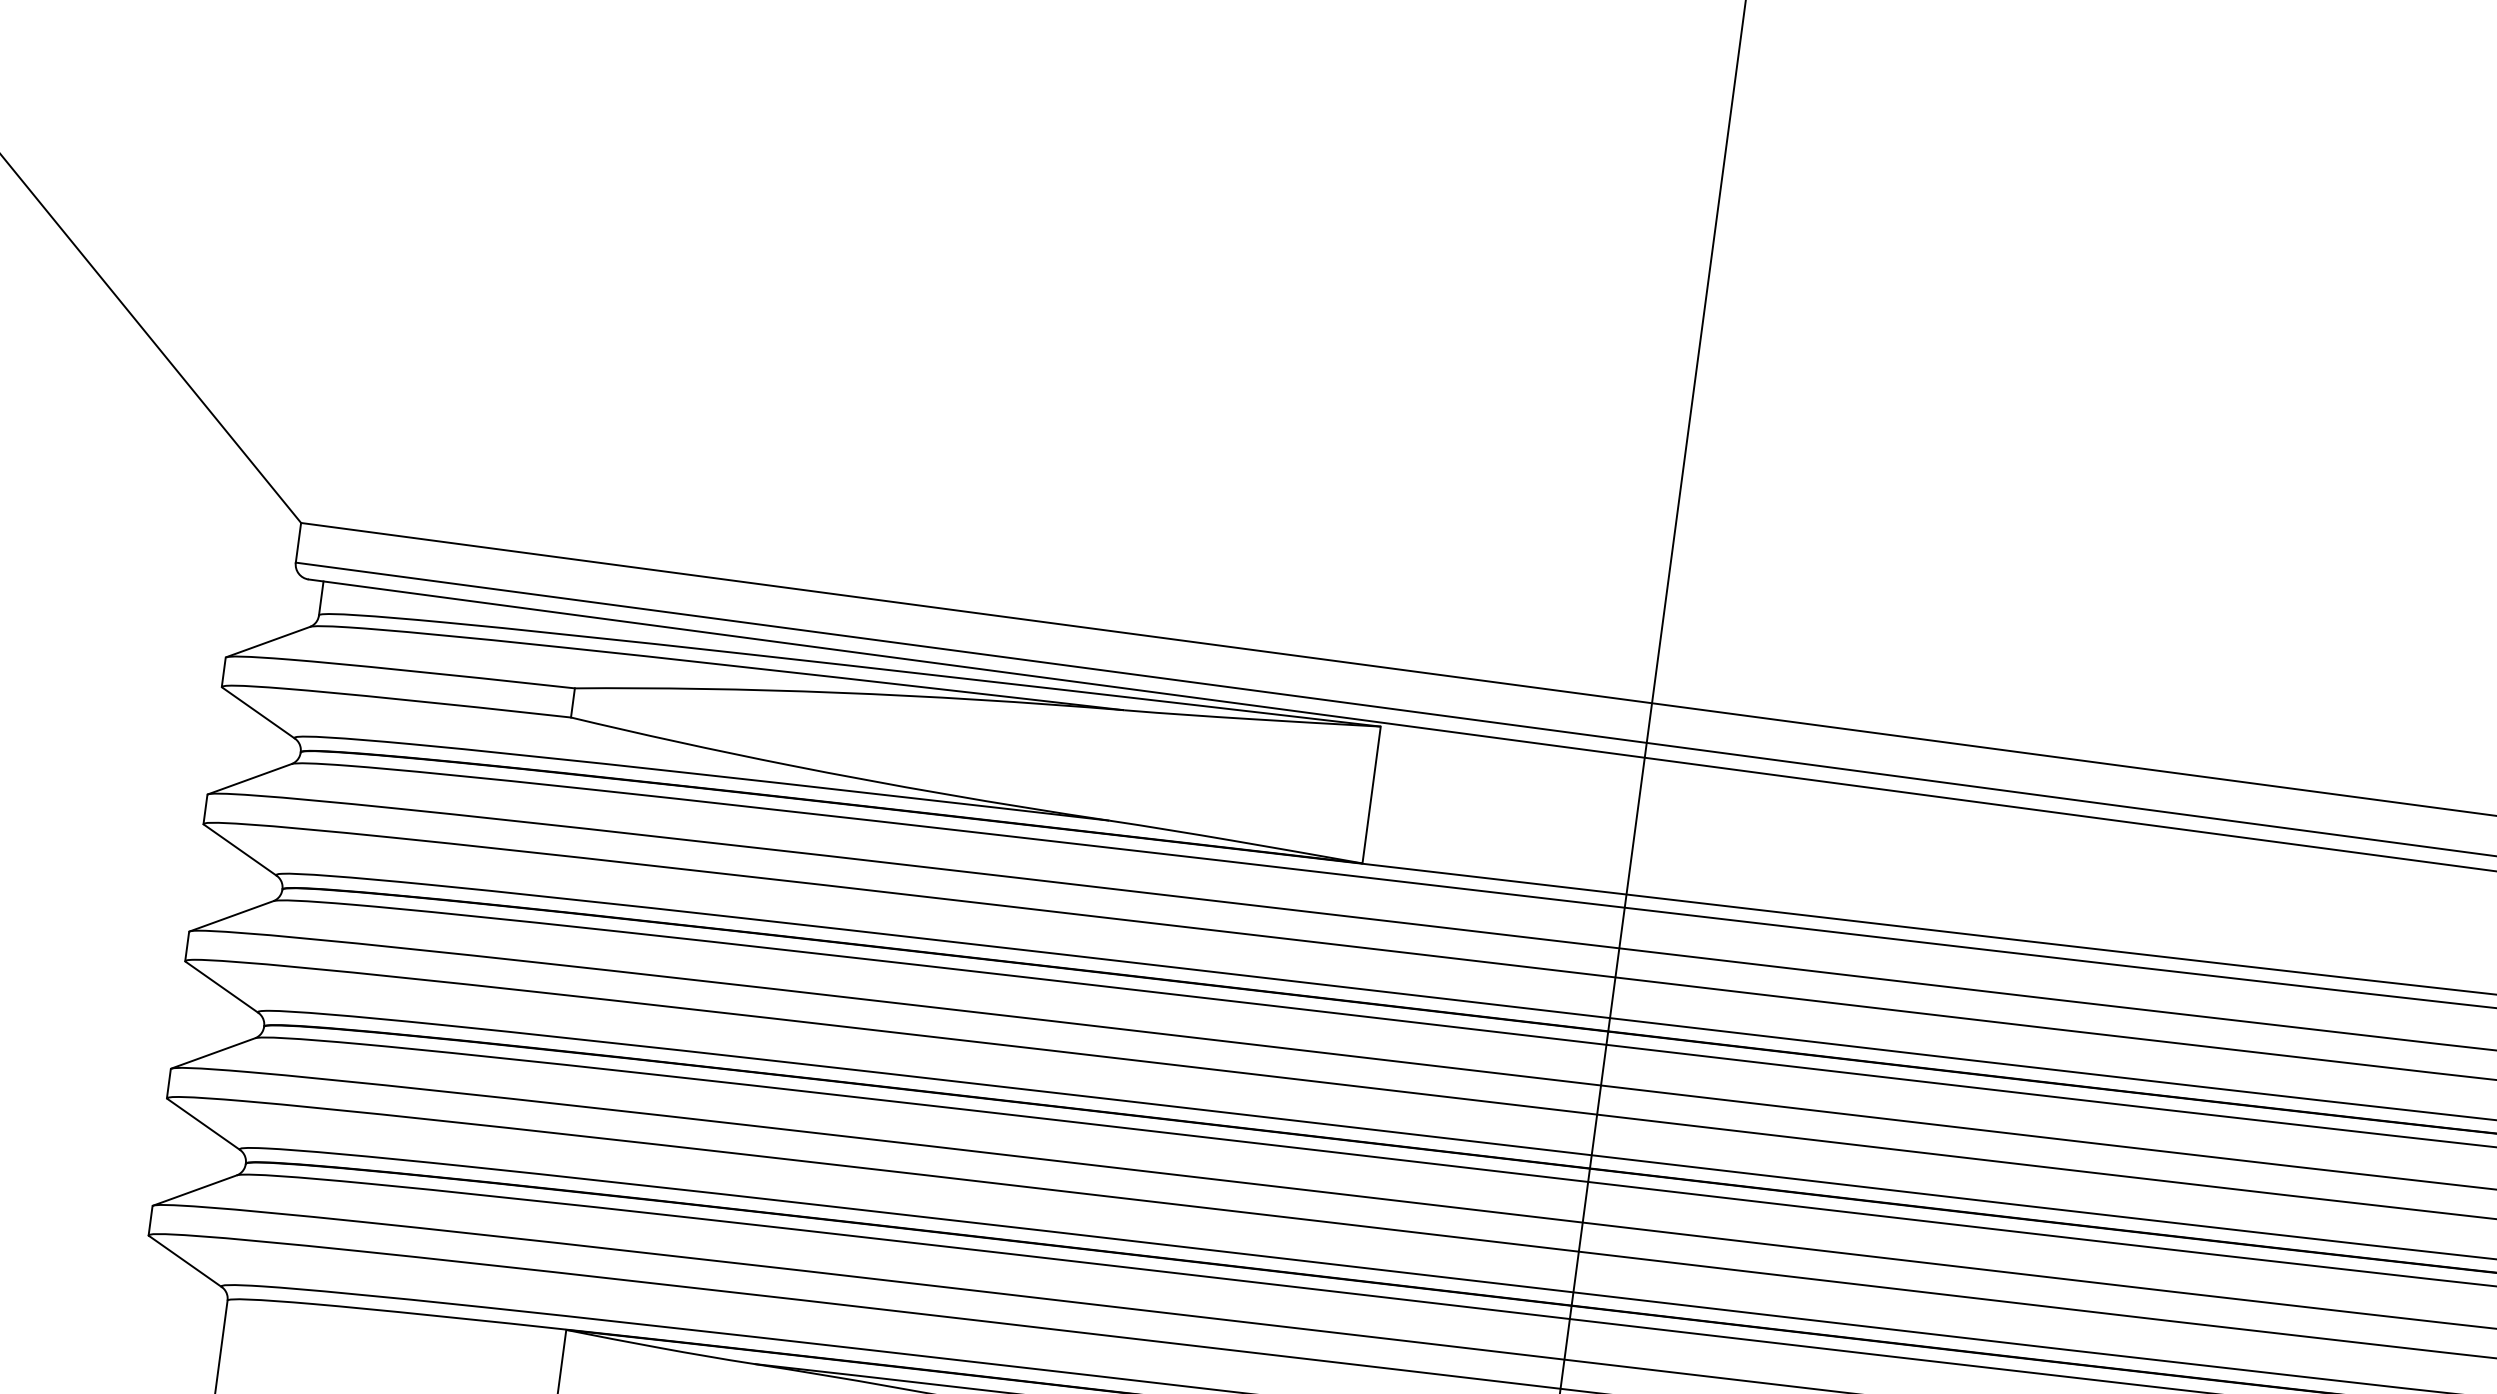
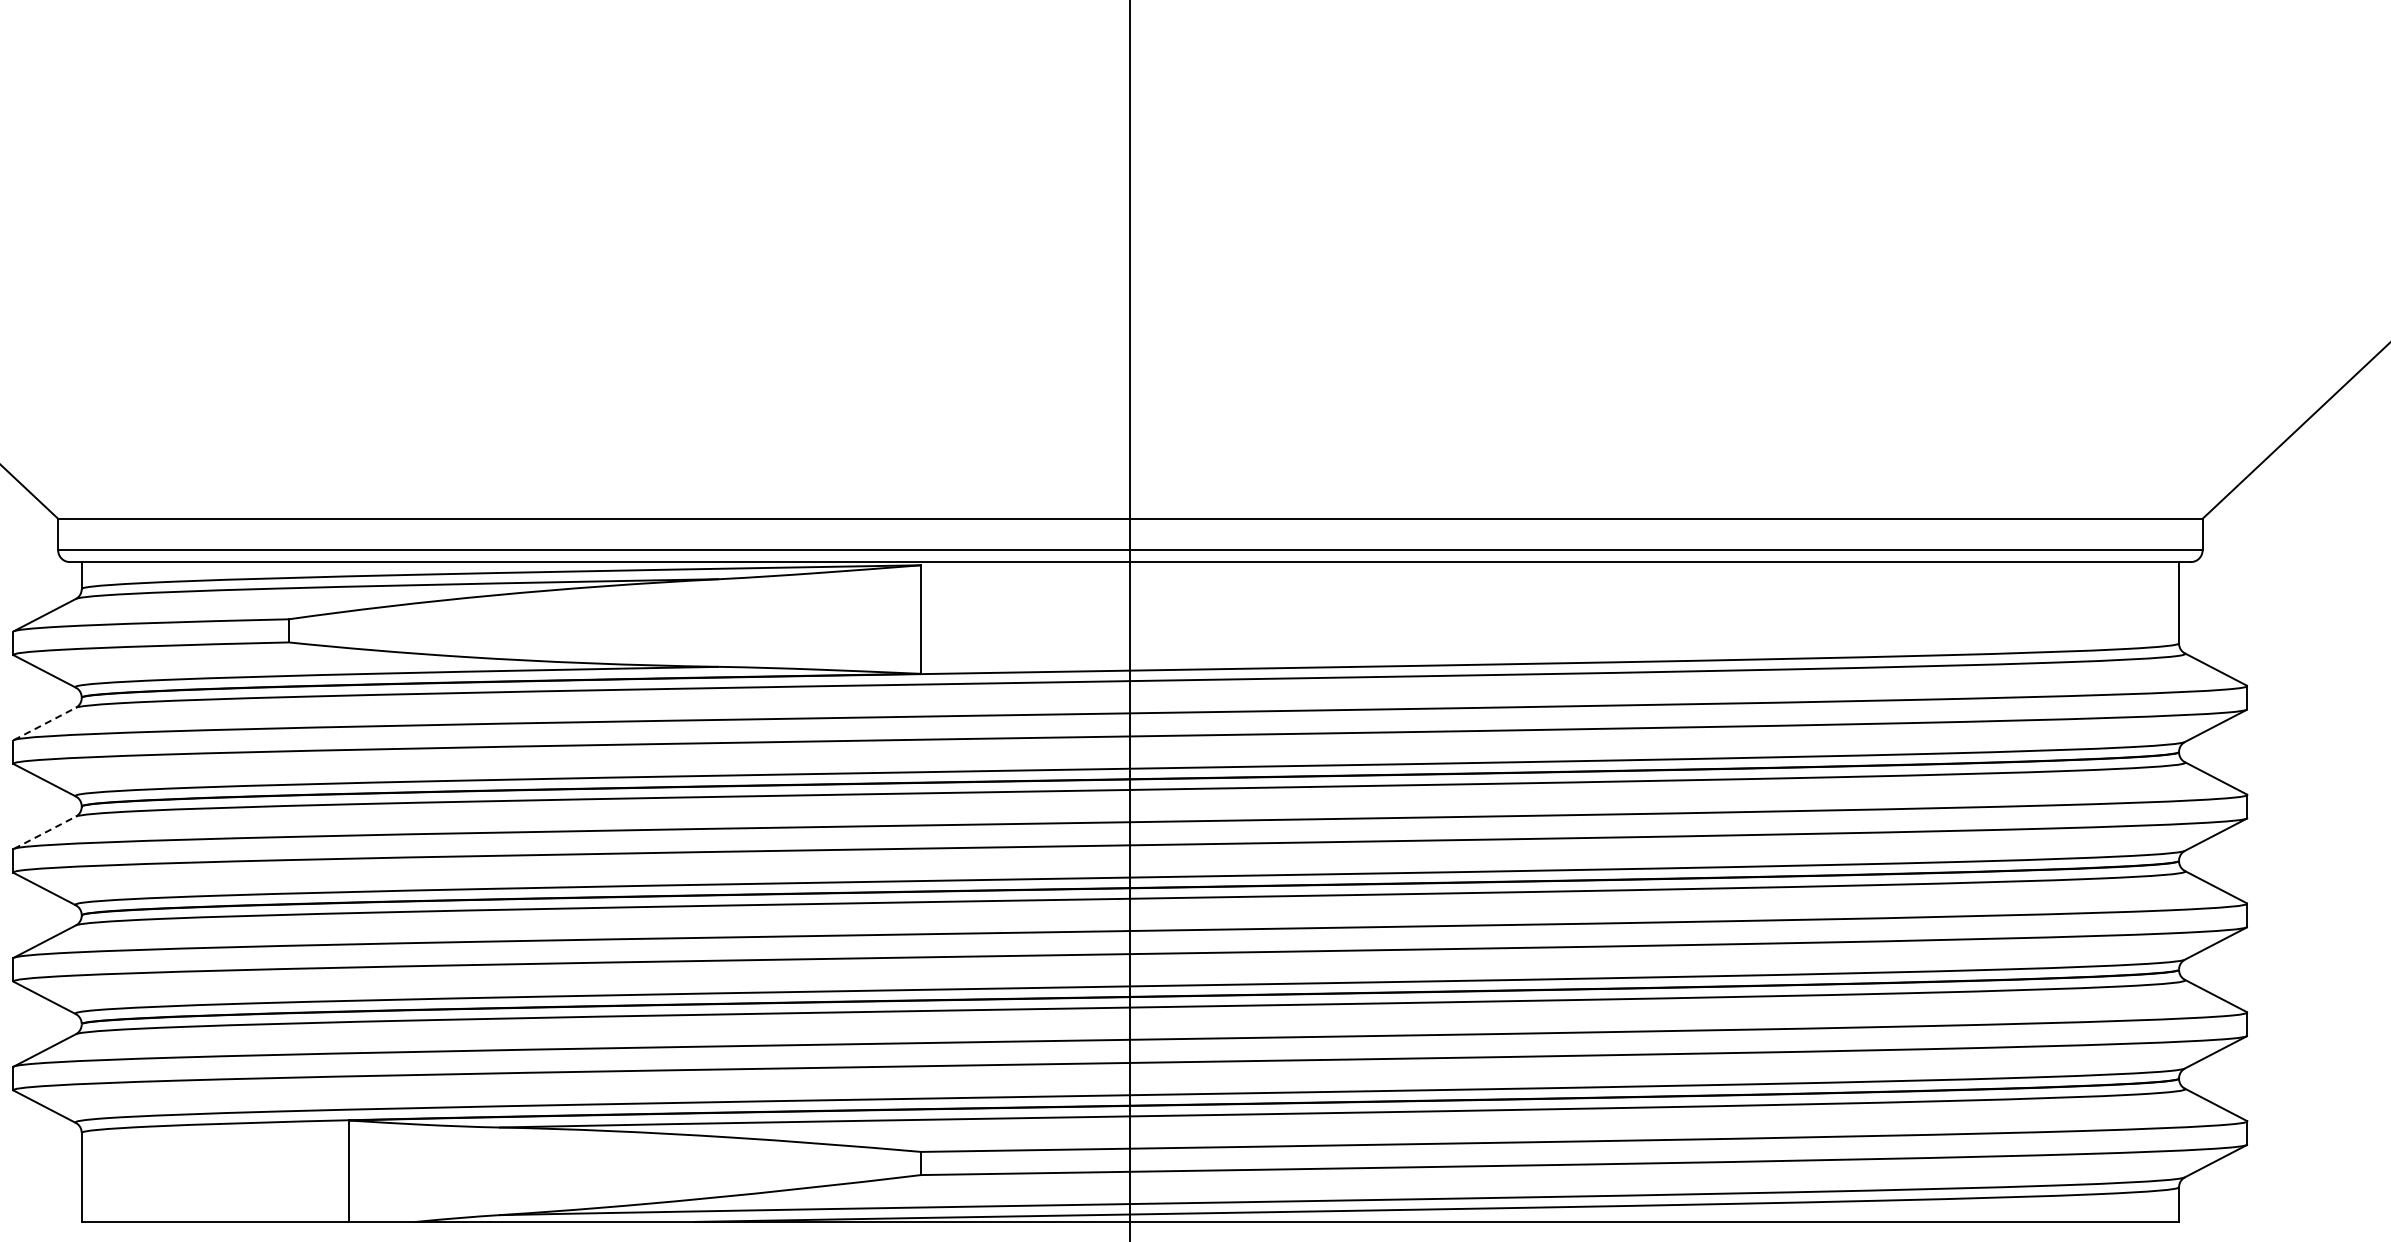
line: (249, 778) -> (44, 723), solid -> dashed
line: (231, 915) -> (44, 832), solid -> dashed

